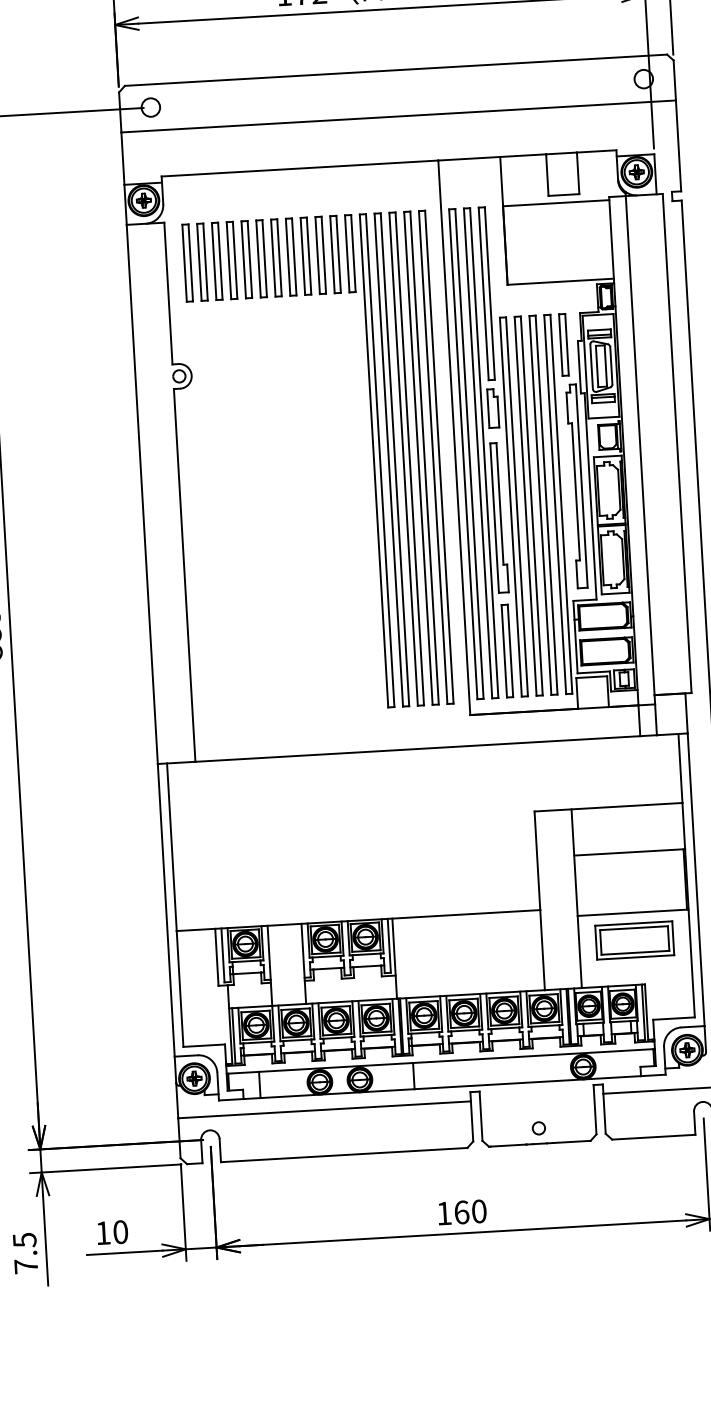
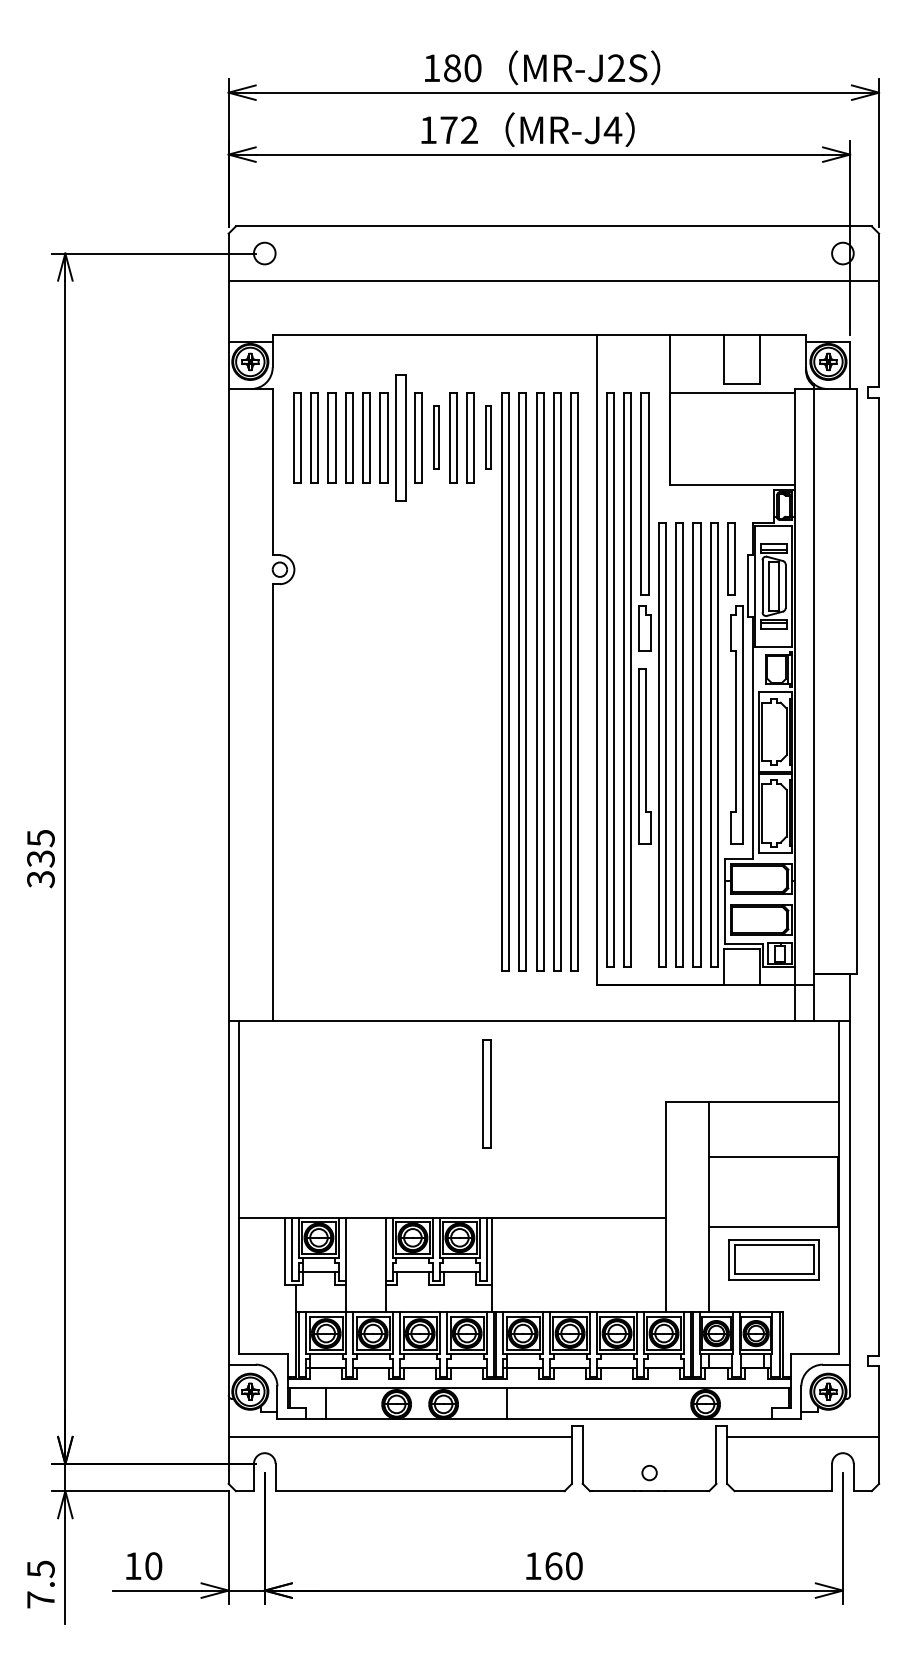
part: (349, 253) -> (487, 437), size x0.7
part: (305, 256) -> (435, 437), size x0.7
part: (276, 257) -> (401, 437), size x1.4
part: (507, 650) -> (486, 1093), moved

